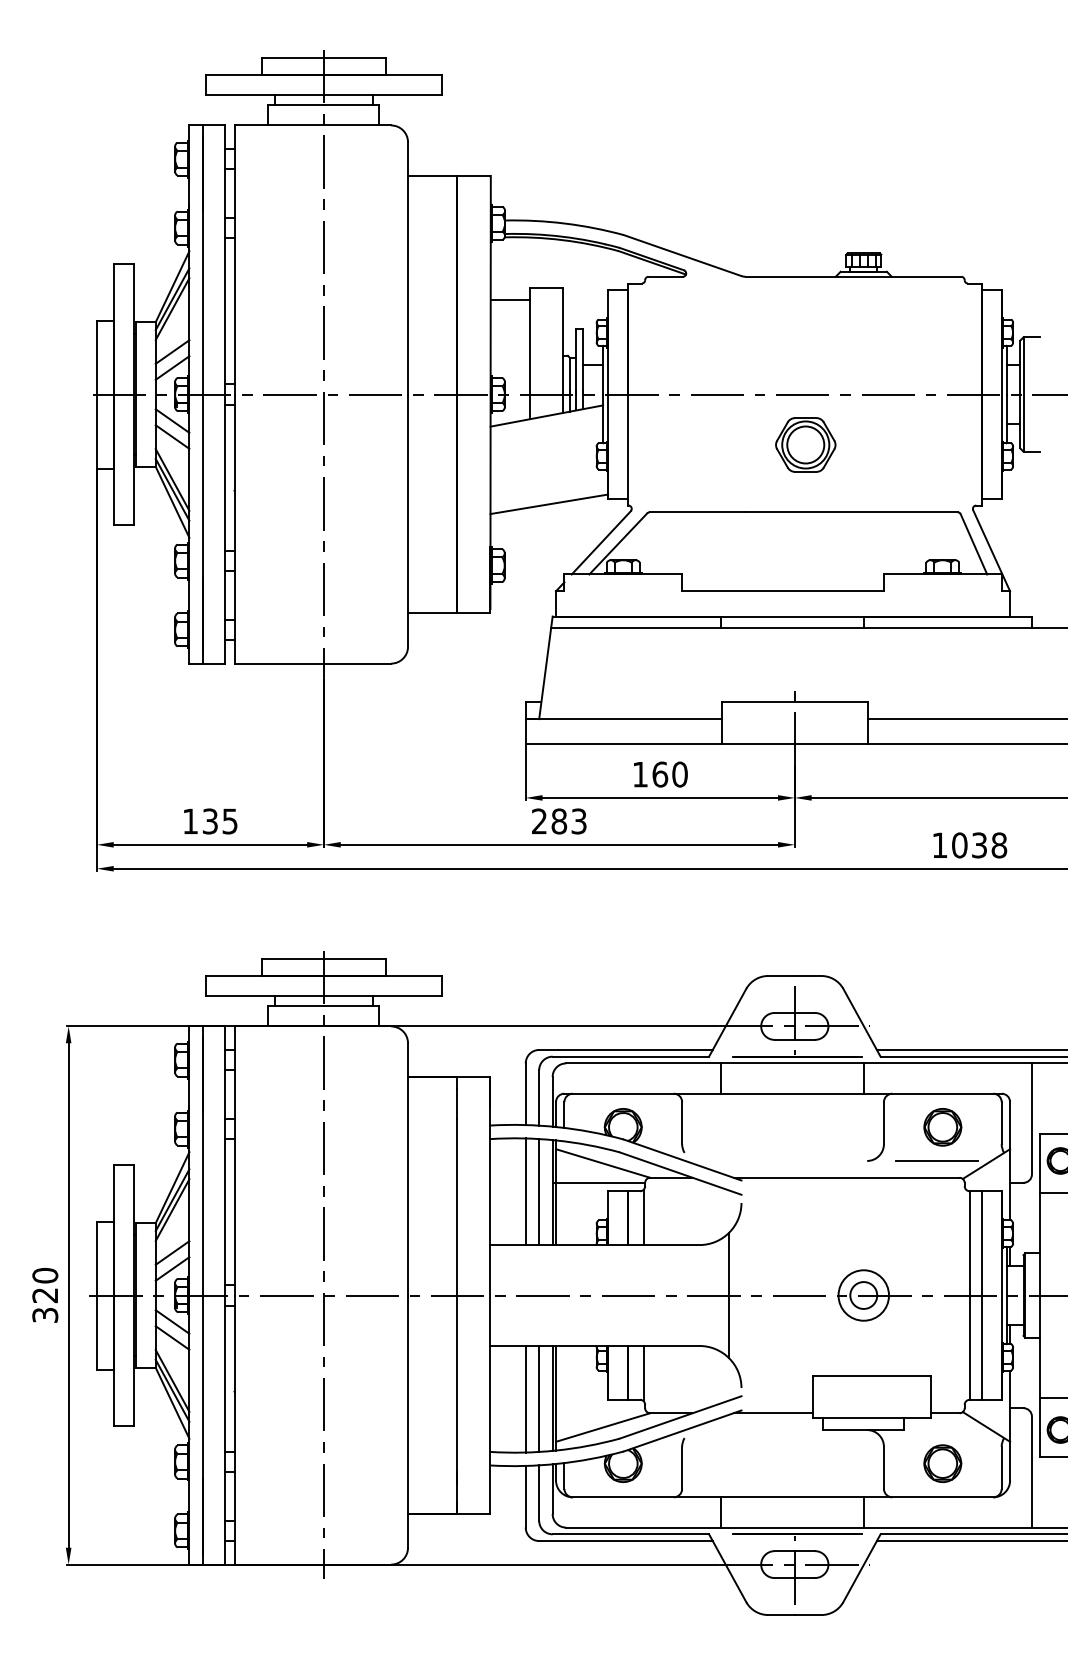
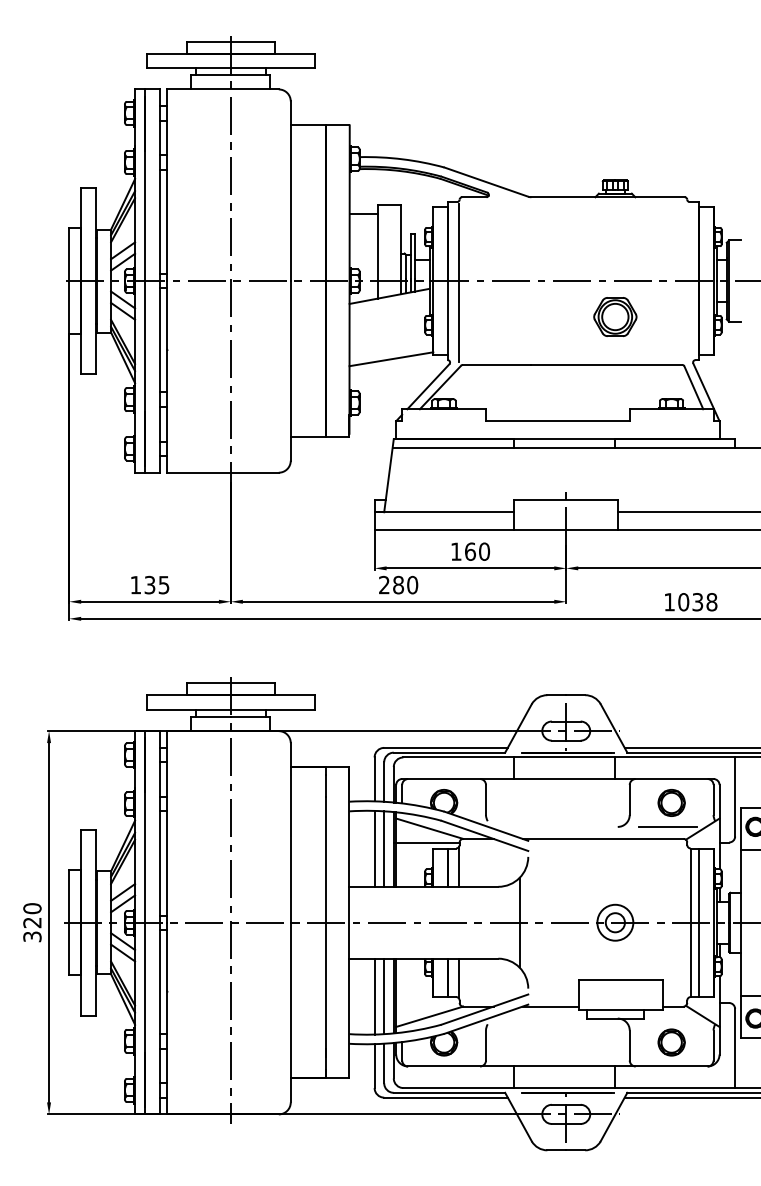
line: (643, 397) -> (458, 283), added
part: (805, 444) -> (615, 316), moved
text: (578, 821) -> (412, 585), 283 -> 280

